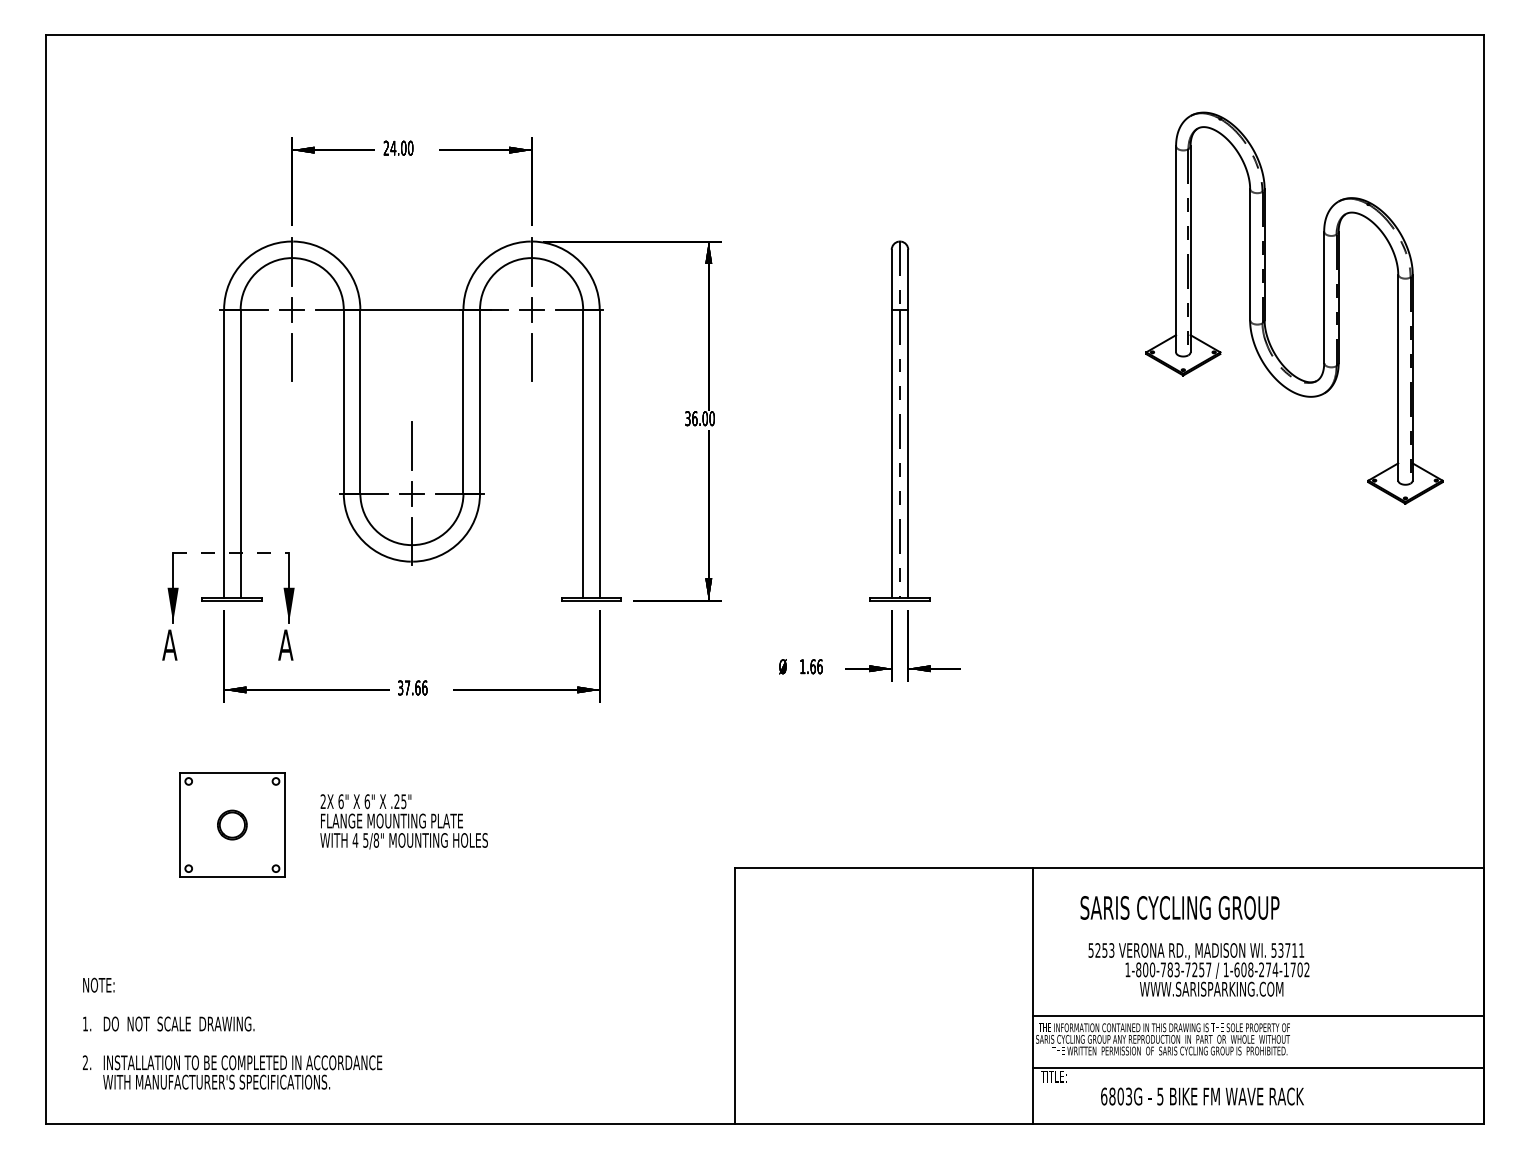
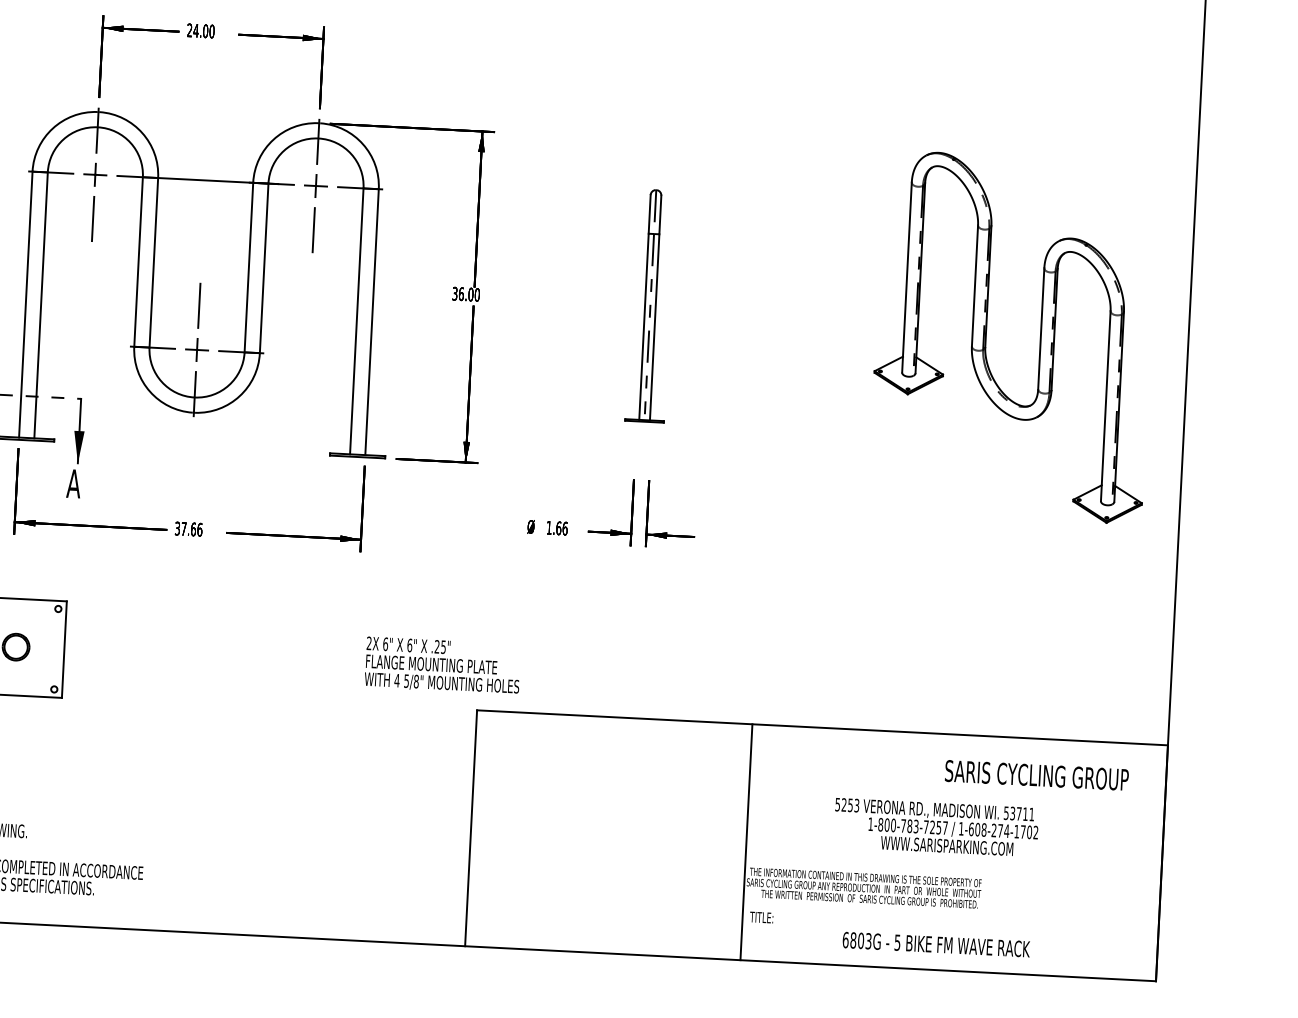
part: (1265, 307) -> (986, 335), moved
part: (899, 420) -> (649, 305), size x0.7
text: (403, 821) -> (442, 665), moved
text: (1179, 907) -> (1036, 775), moved
text: (1198, 969) -> (935, 827), moved
line: (1258, 1015) -> (953, 870), removed
line: (1258, 1067) -> (950, 918), removed
text: (1202, 1096) -> (936, 944), moved

